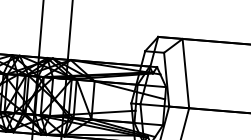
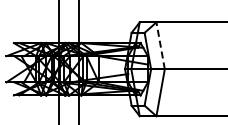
line: (185, 73) -> (160, 45), solid -> dashed

